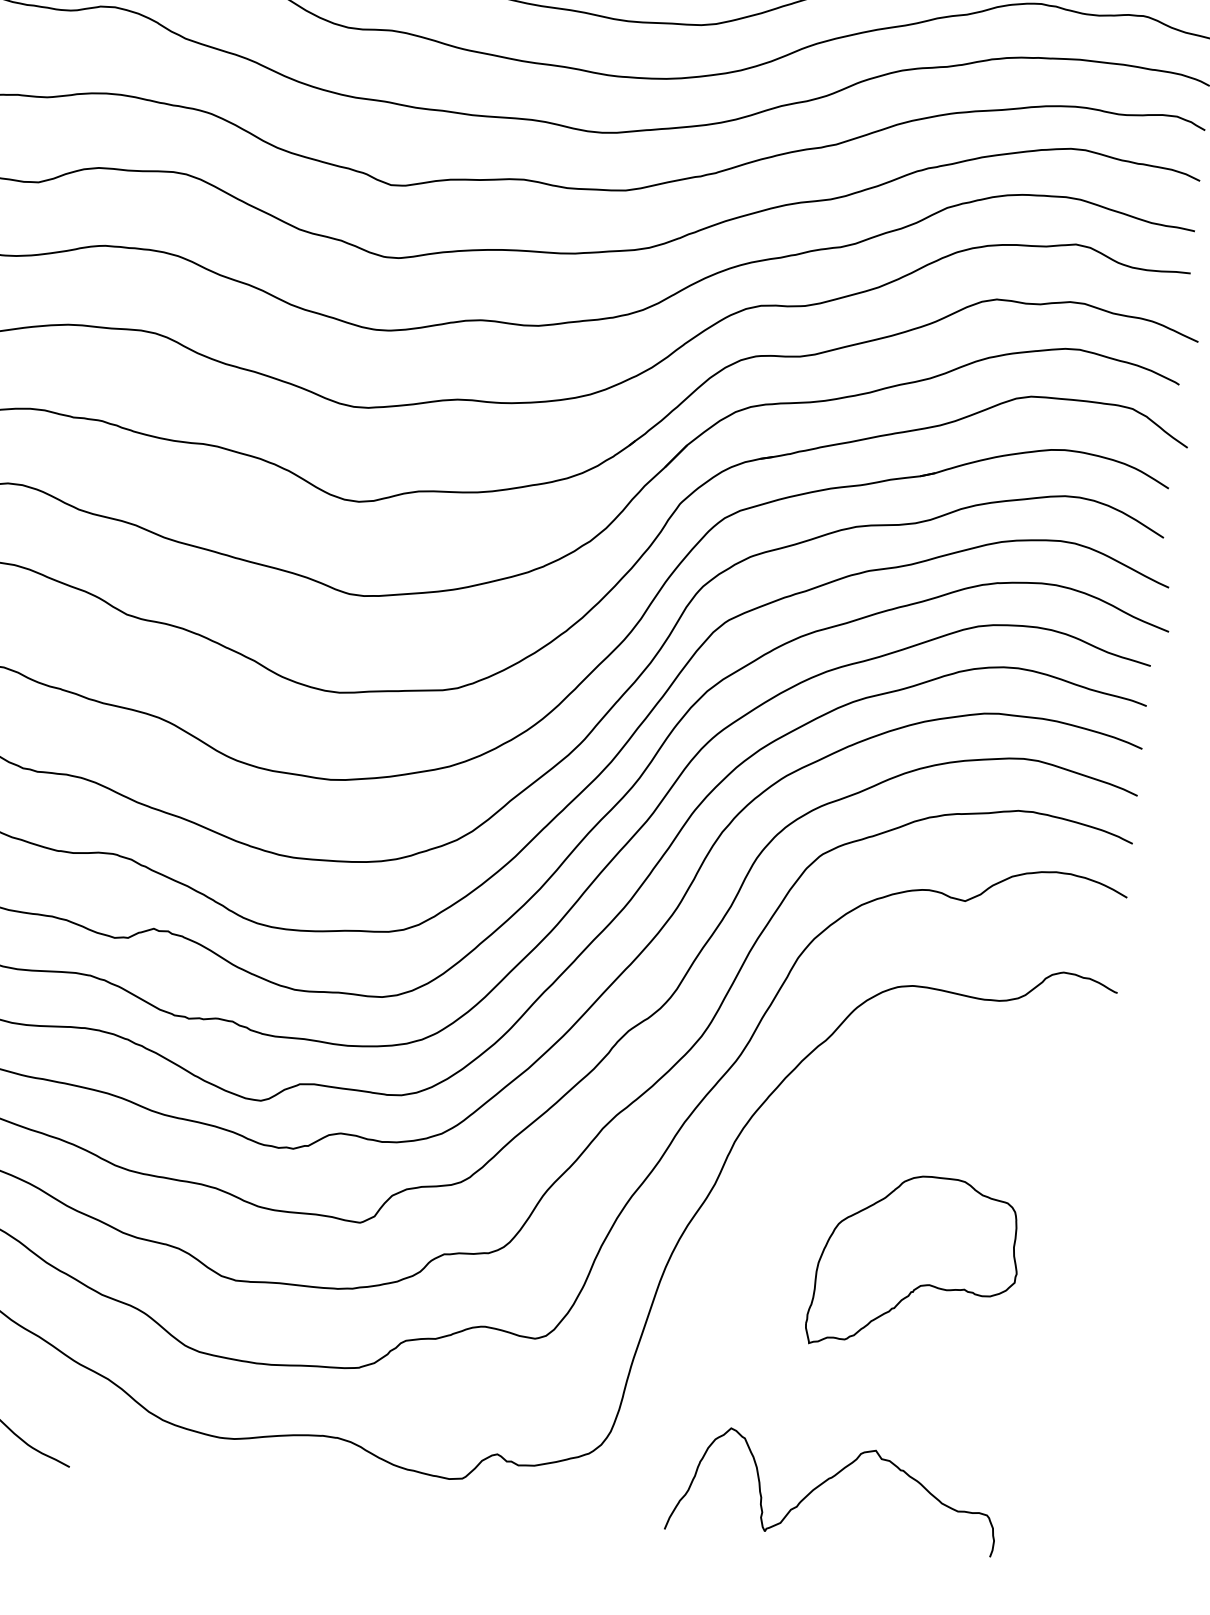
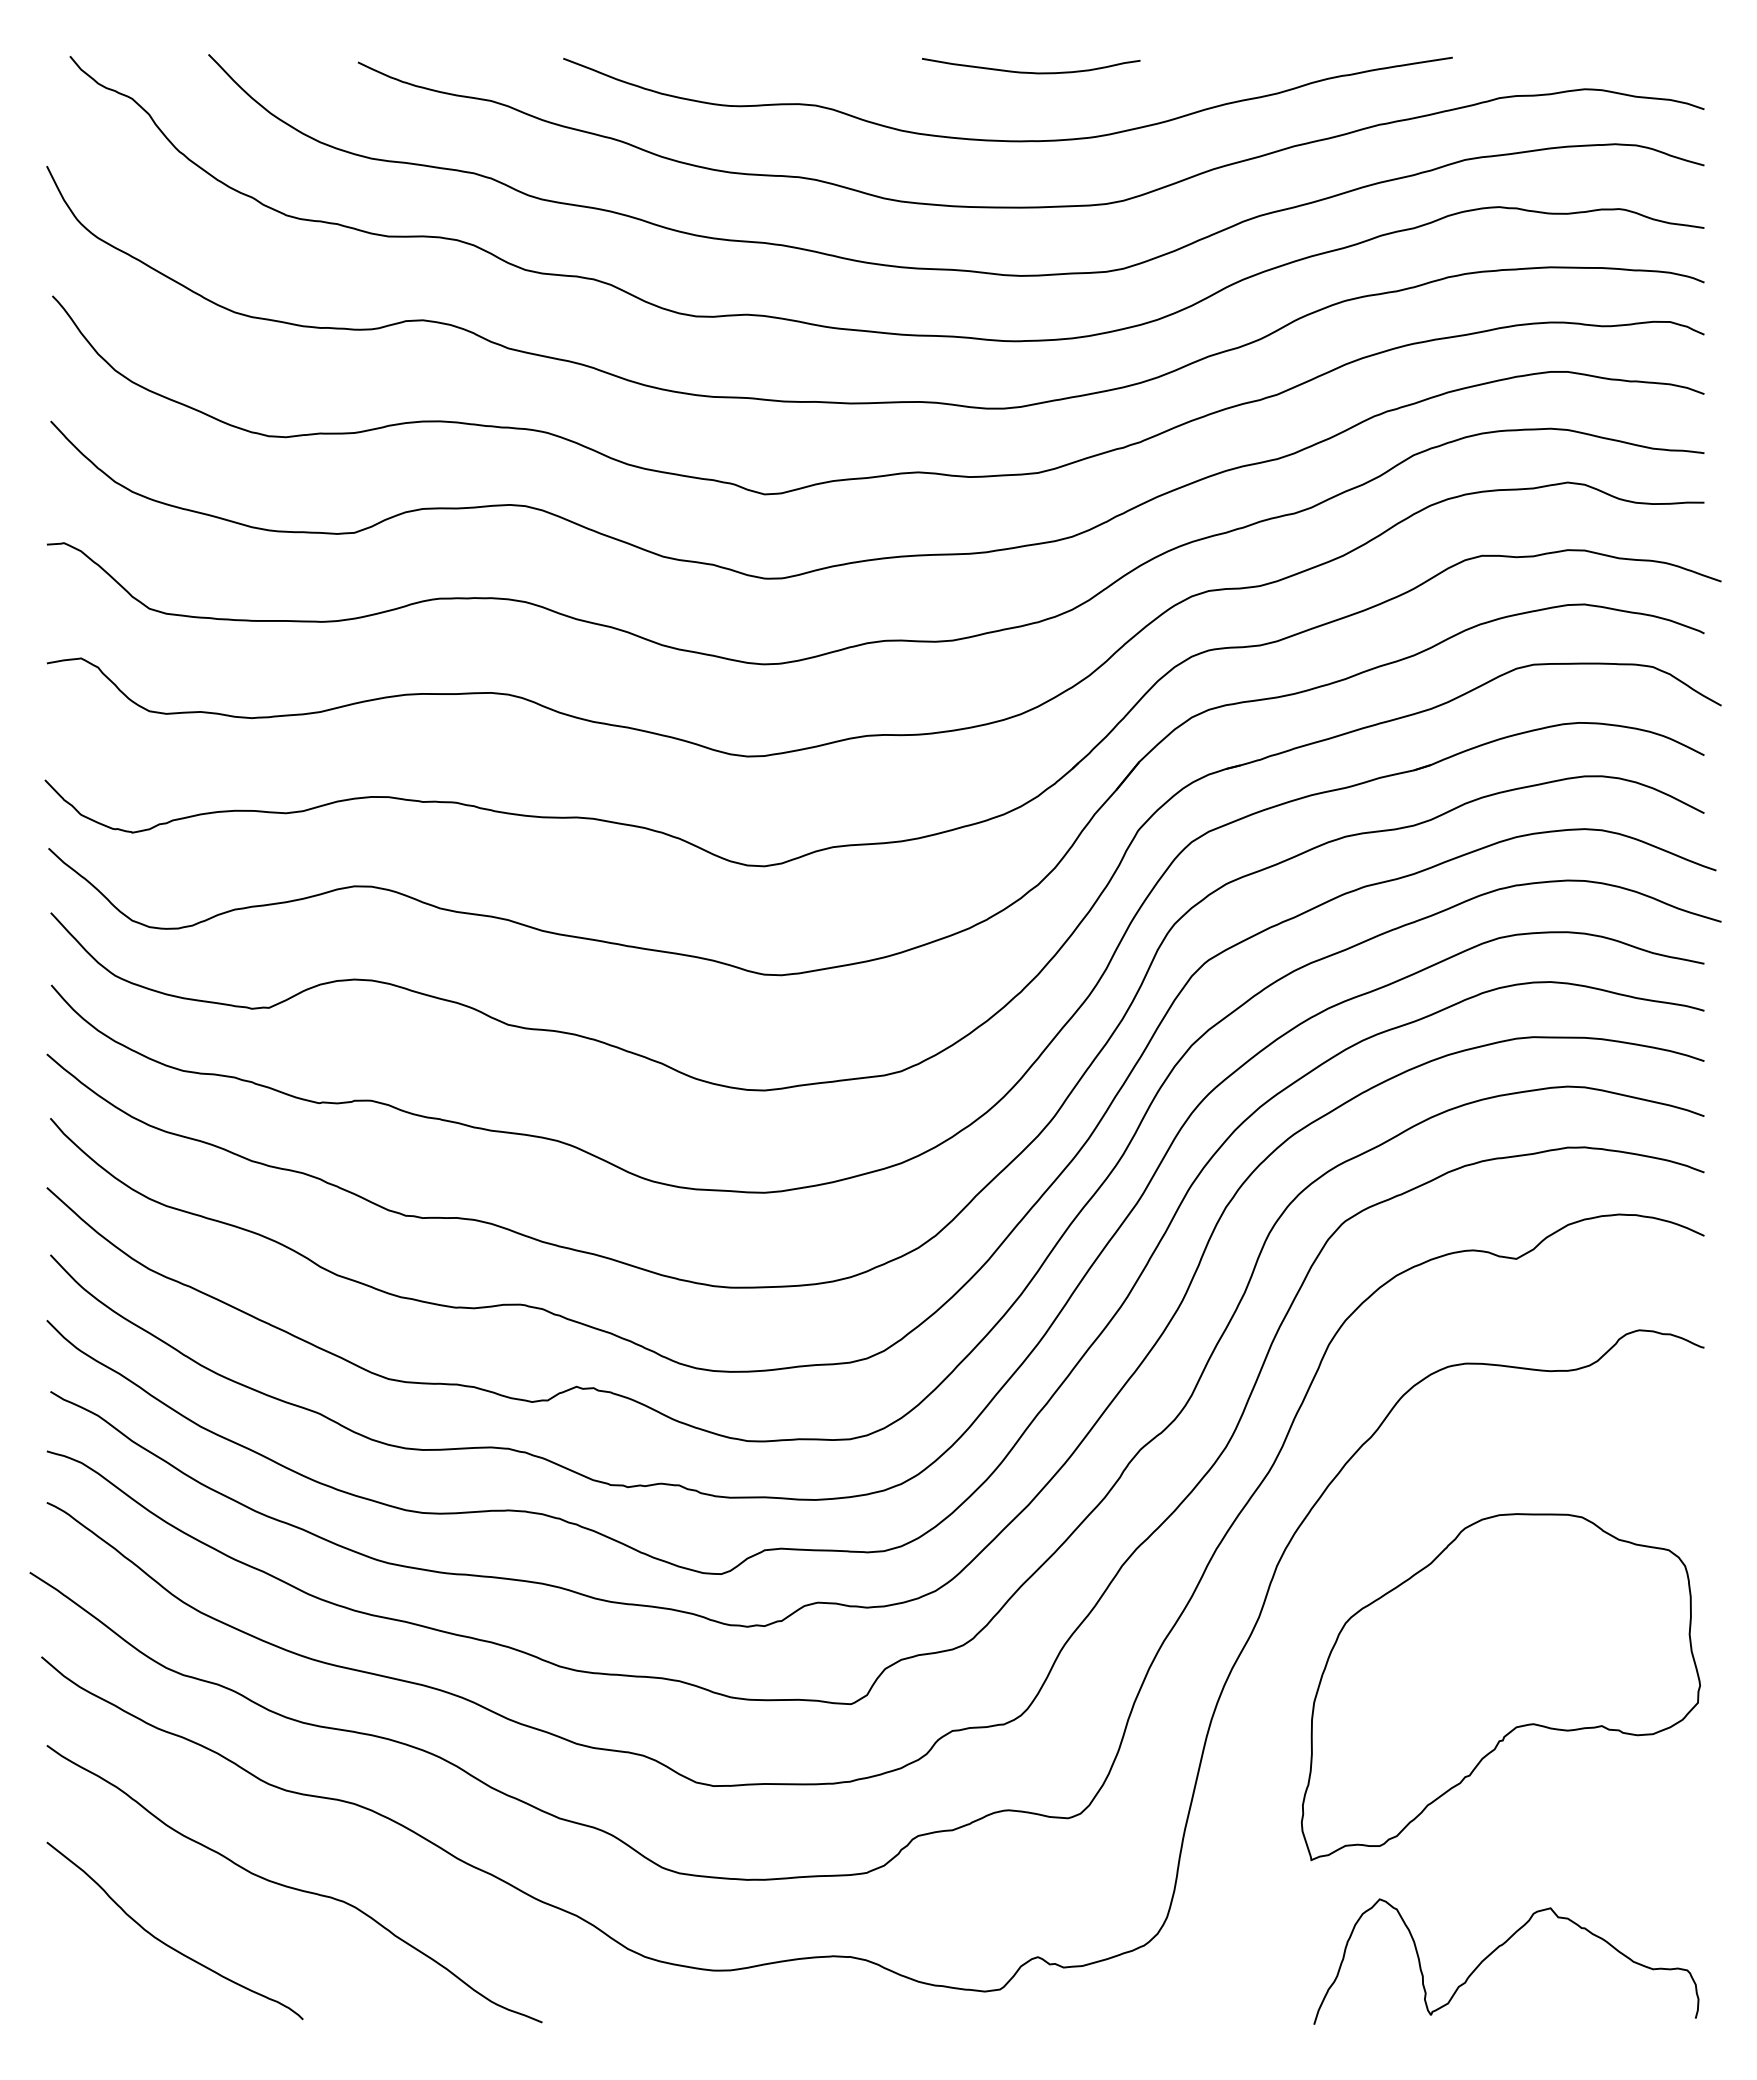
part: (914, 1264) -> (1500, 1687), size x1.67
curve: (826, 1482) -> (1496, 1950), moved

